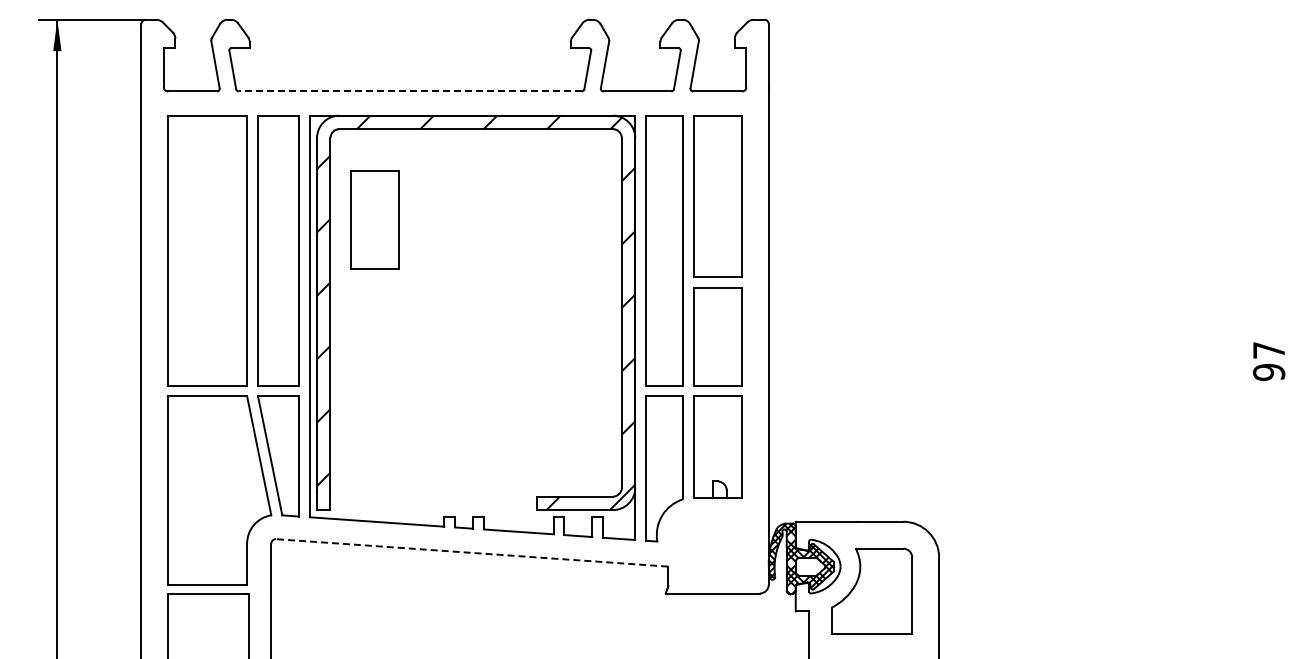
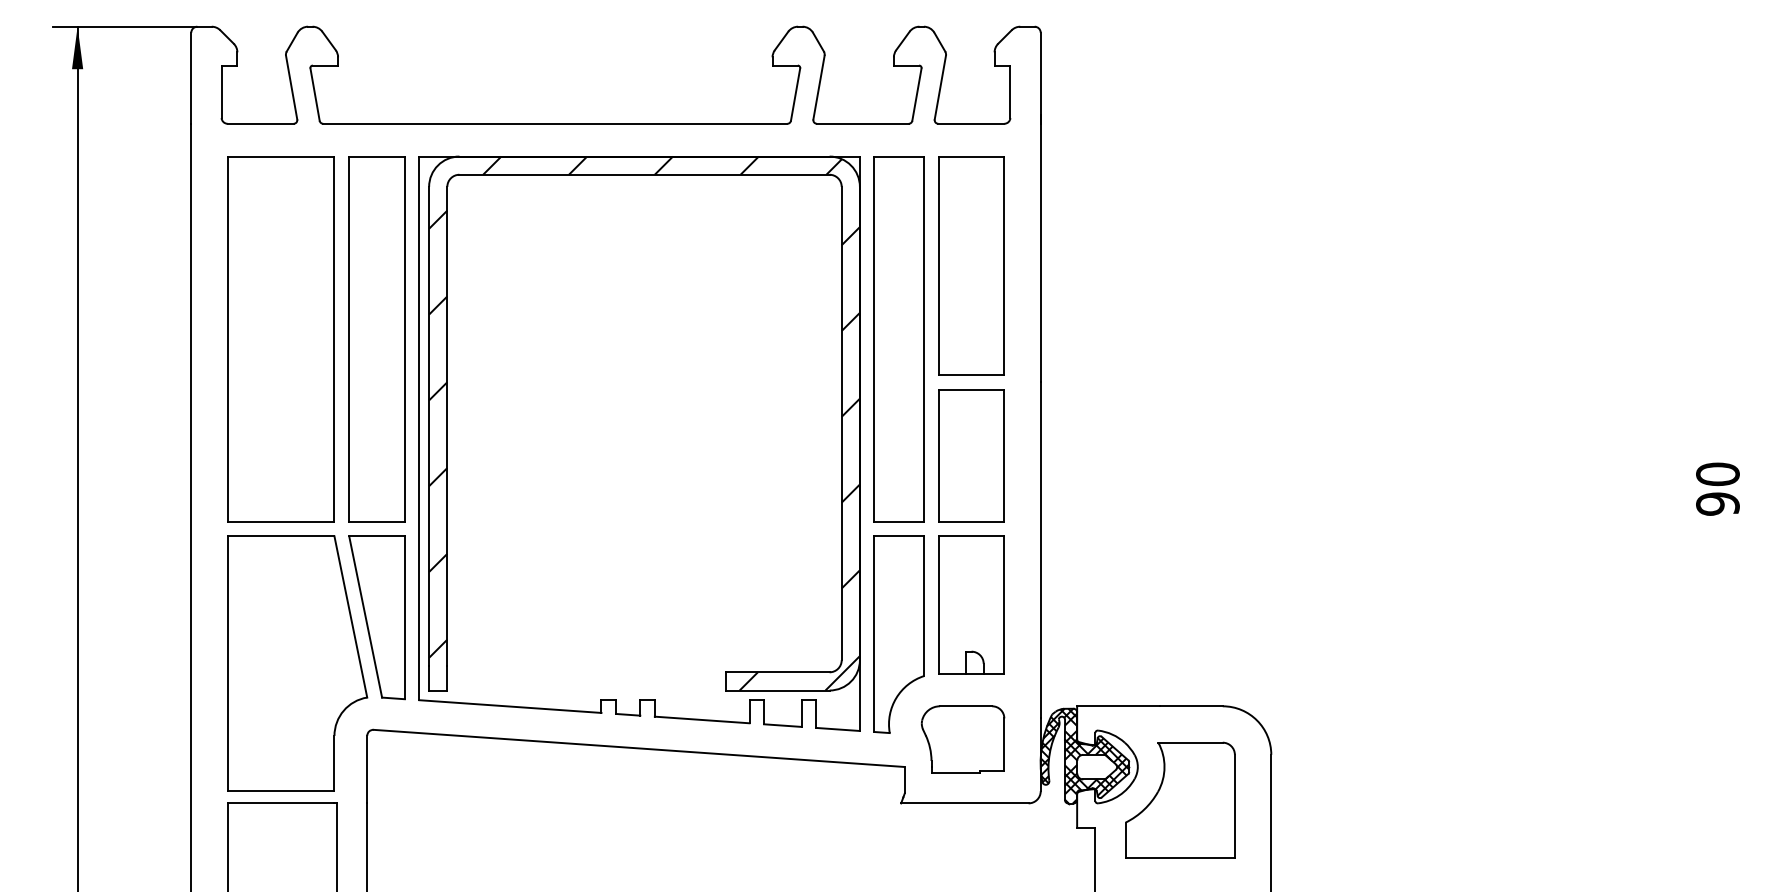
line: (409, 91) -> (554, 123), dashed -> solid
part: (374, 219) -> (506, 297), removed
text: (1268, 350) -> (1717, 474), 97 -> 90
part: (711, 545) -> (963, 738), added
line: (471, 552) -> (638, 747), dashed -> solid

